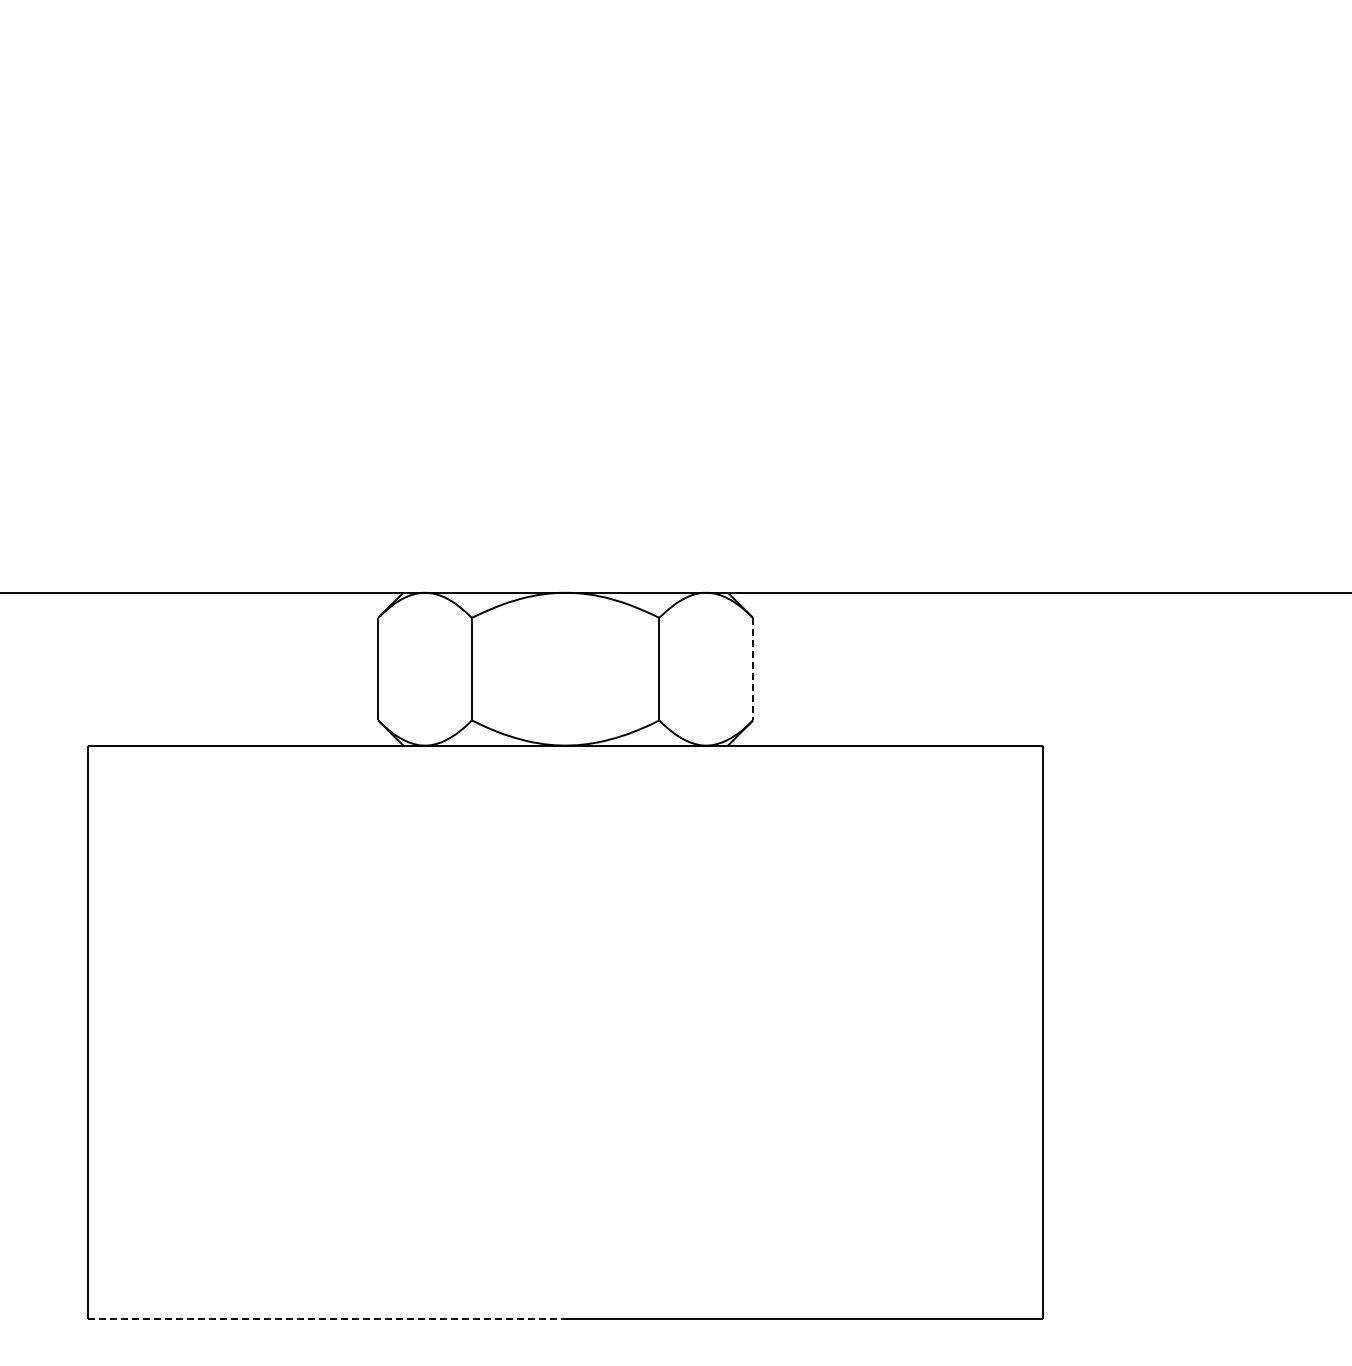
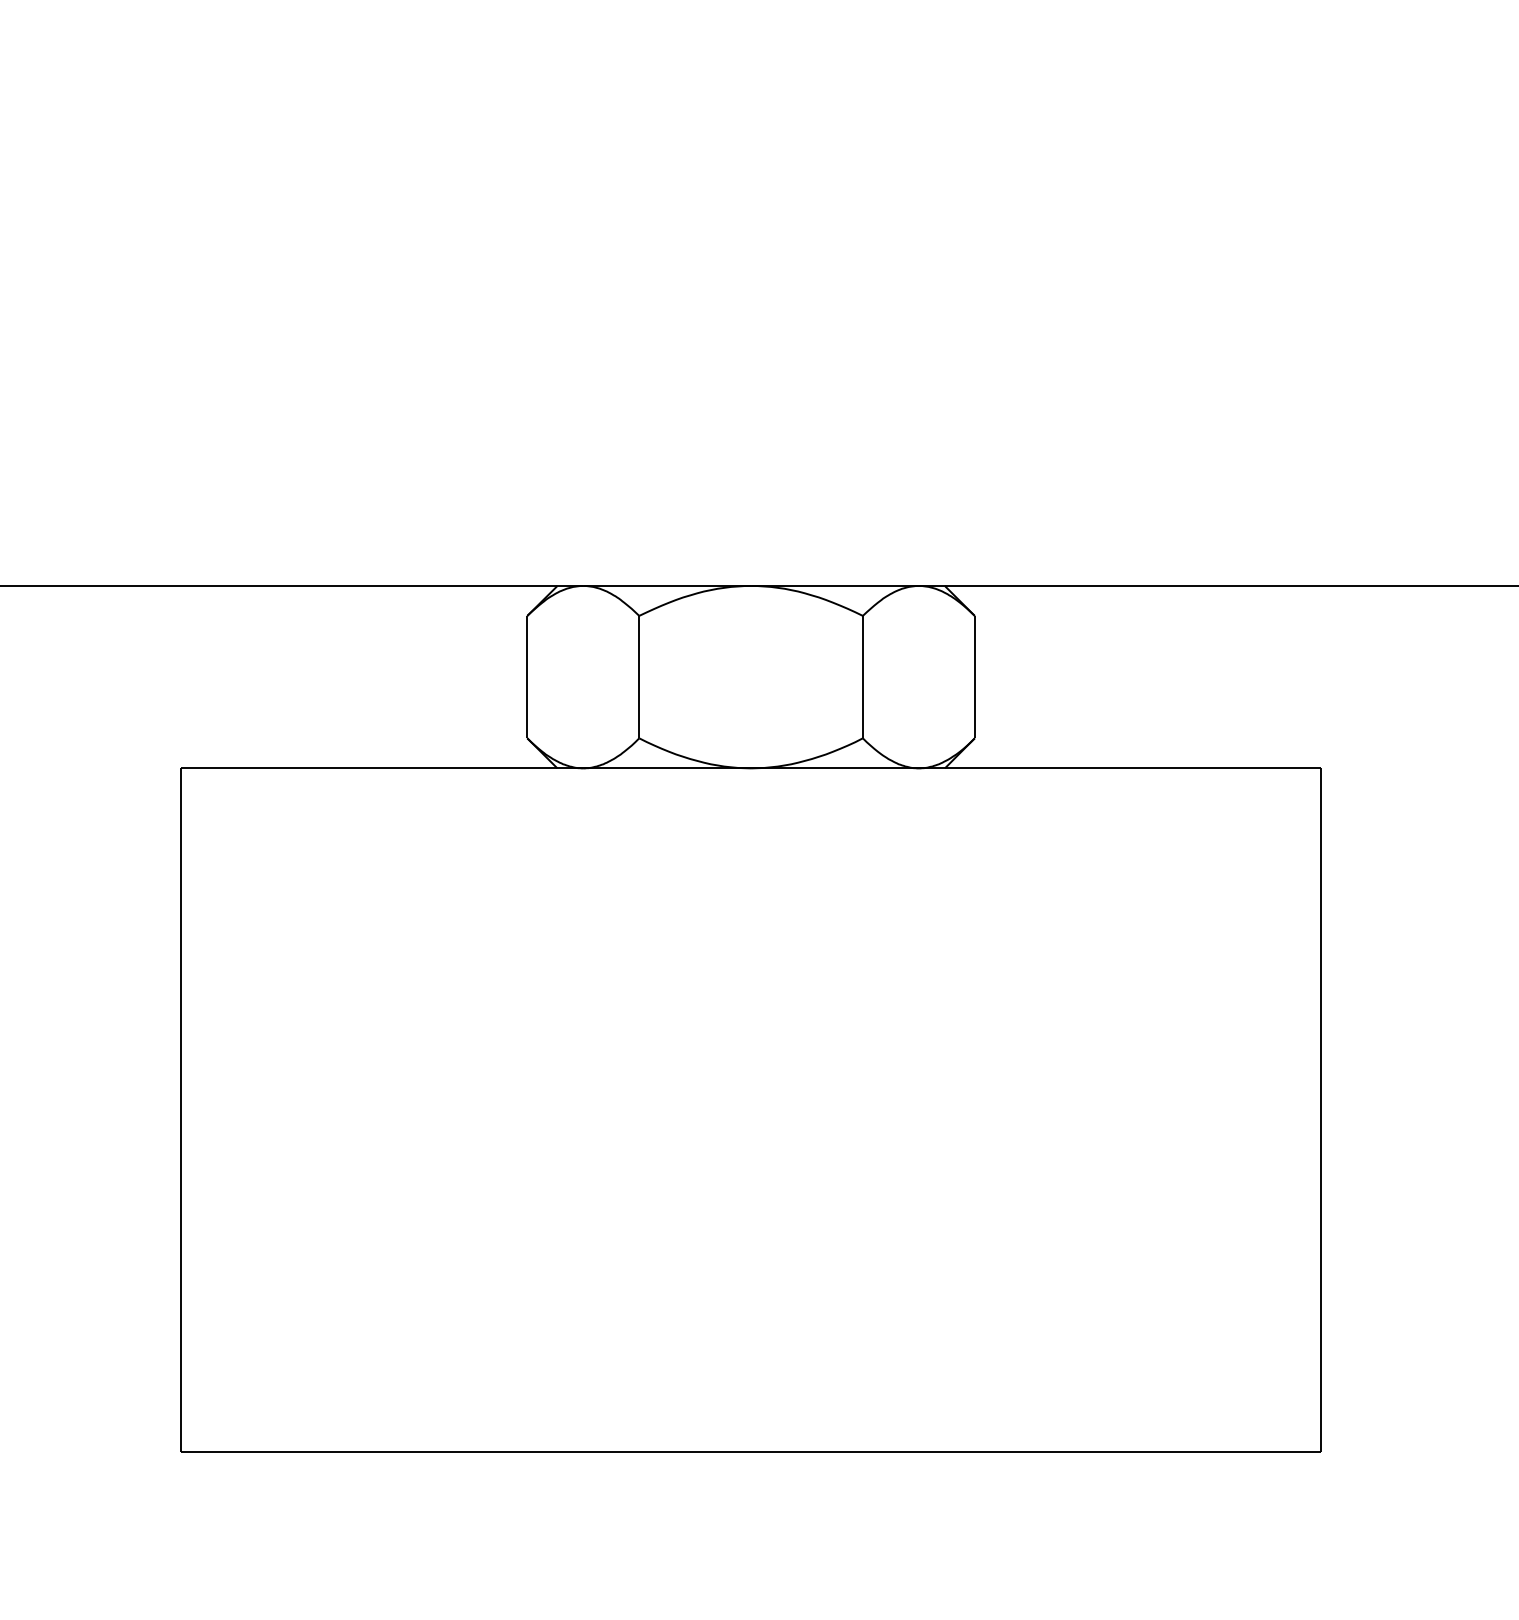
line: (753, 669) -> (975, 677), dashed -> solid
line: (326, 1318) -> (465, 1452), dashed -> solid

